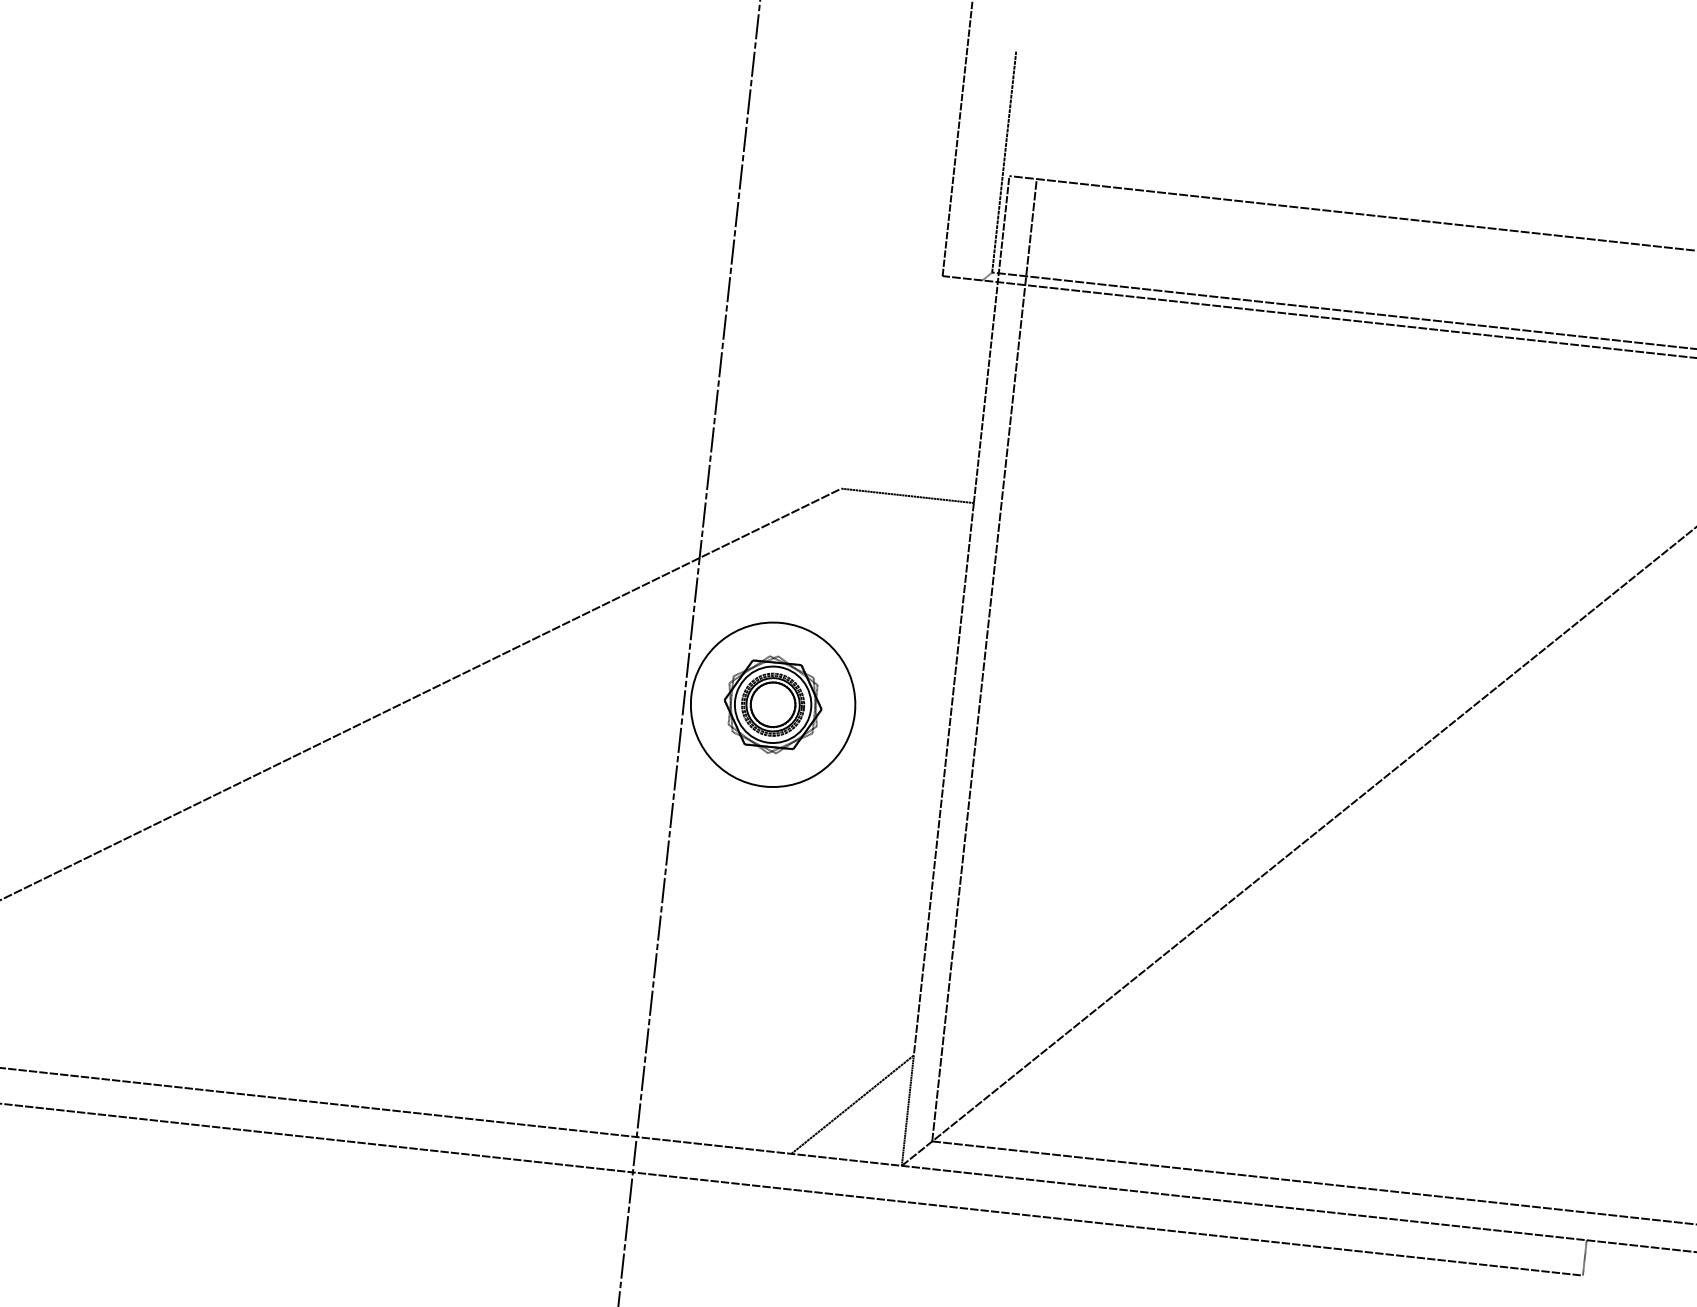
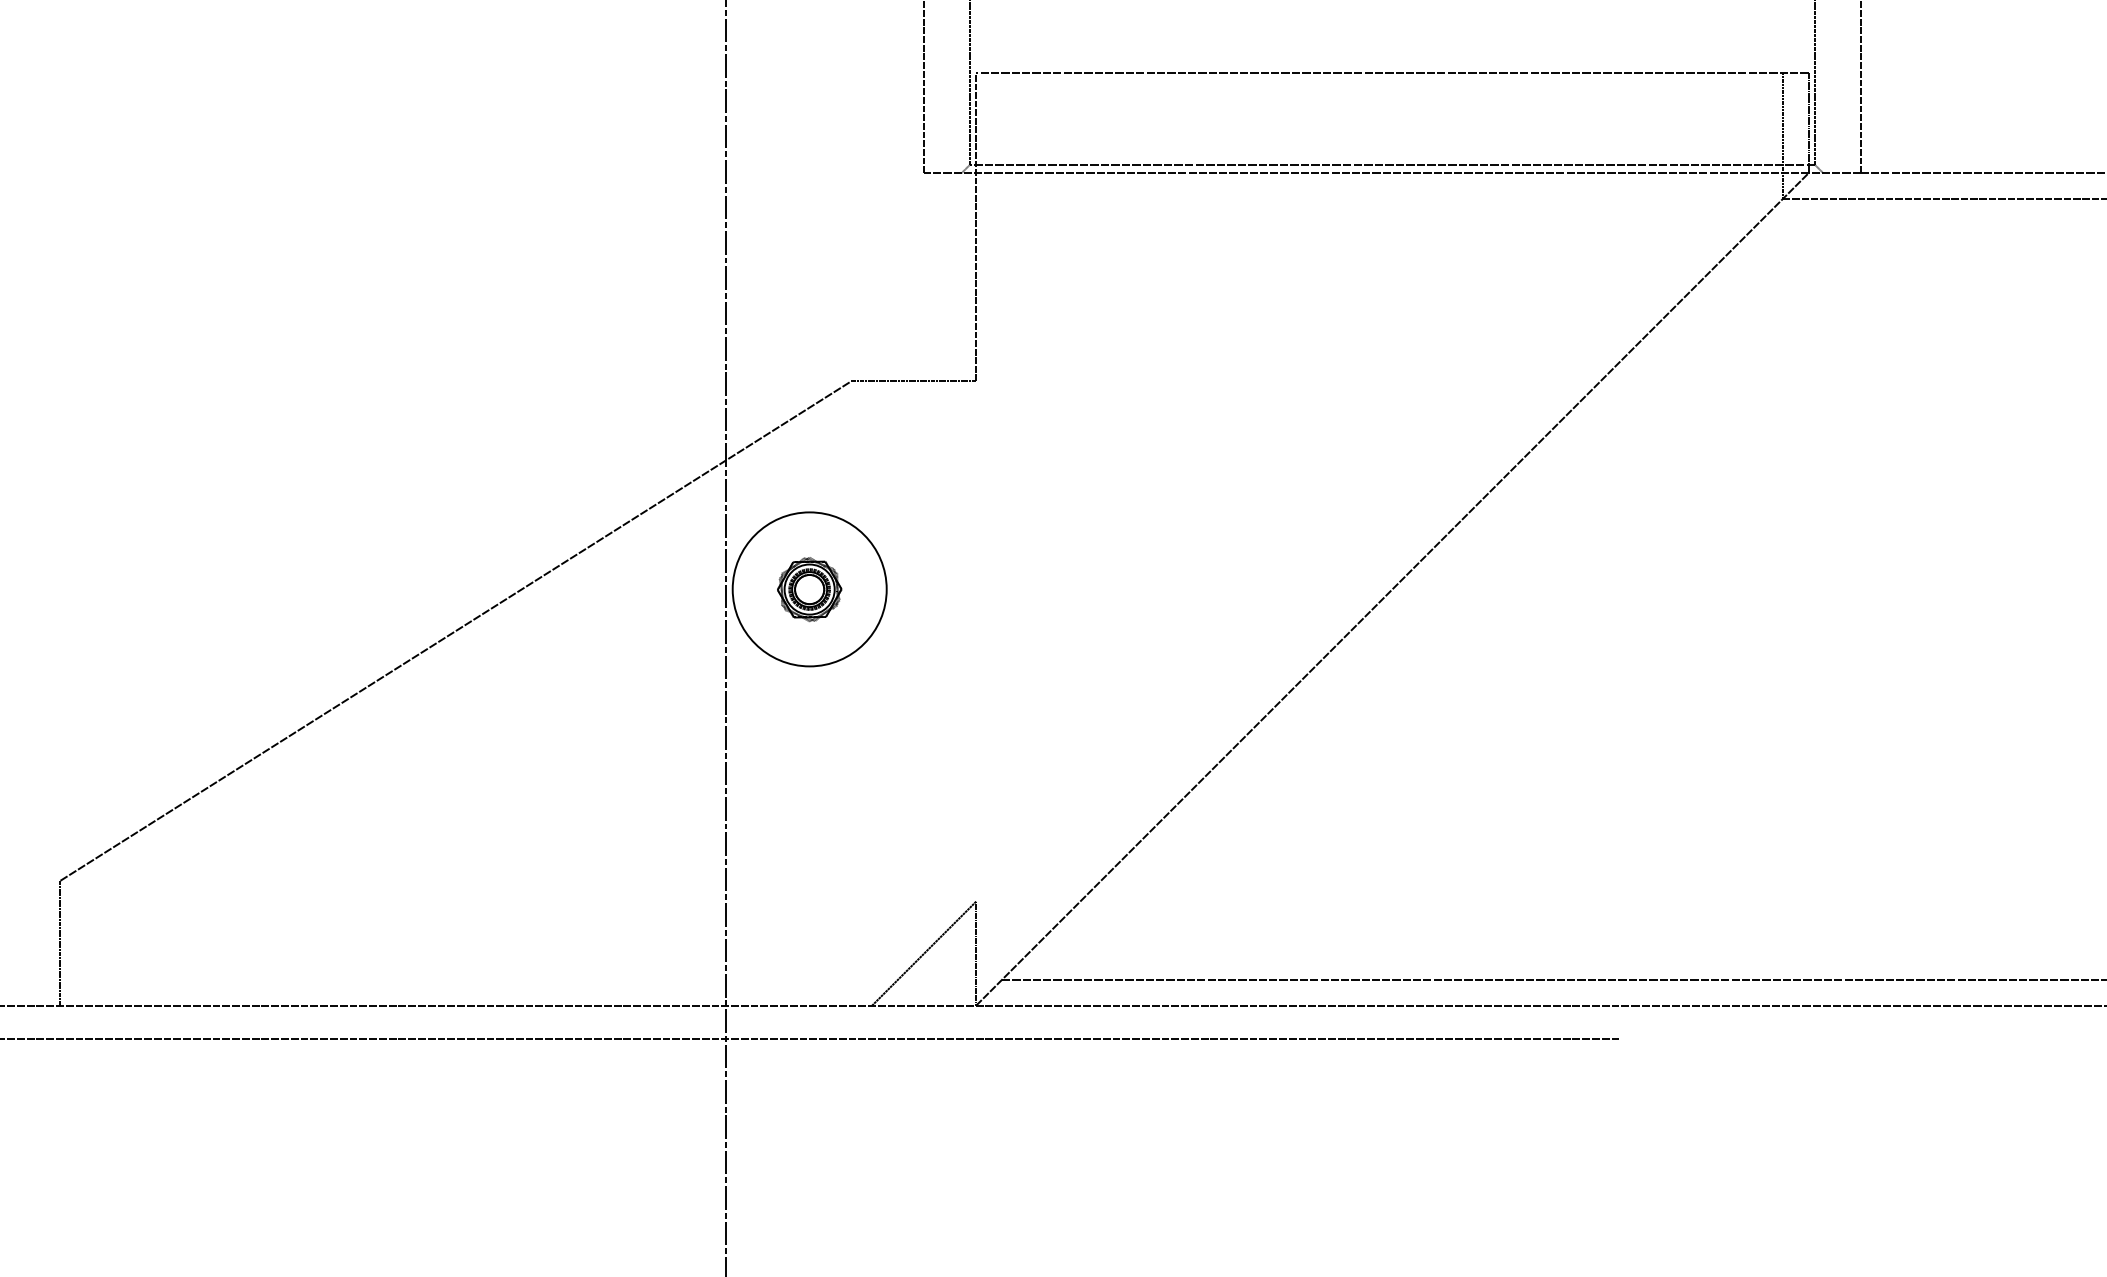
line: (985, 660) -> (1002, 526), removed
part: (772, 704) -> (809, 589), size x0.7
line: (944, 779) -> (976, 641), removed

